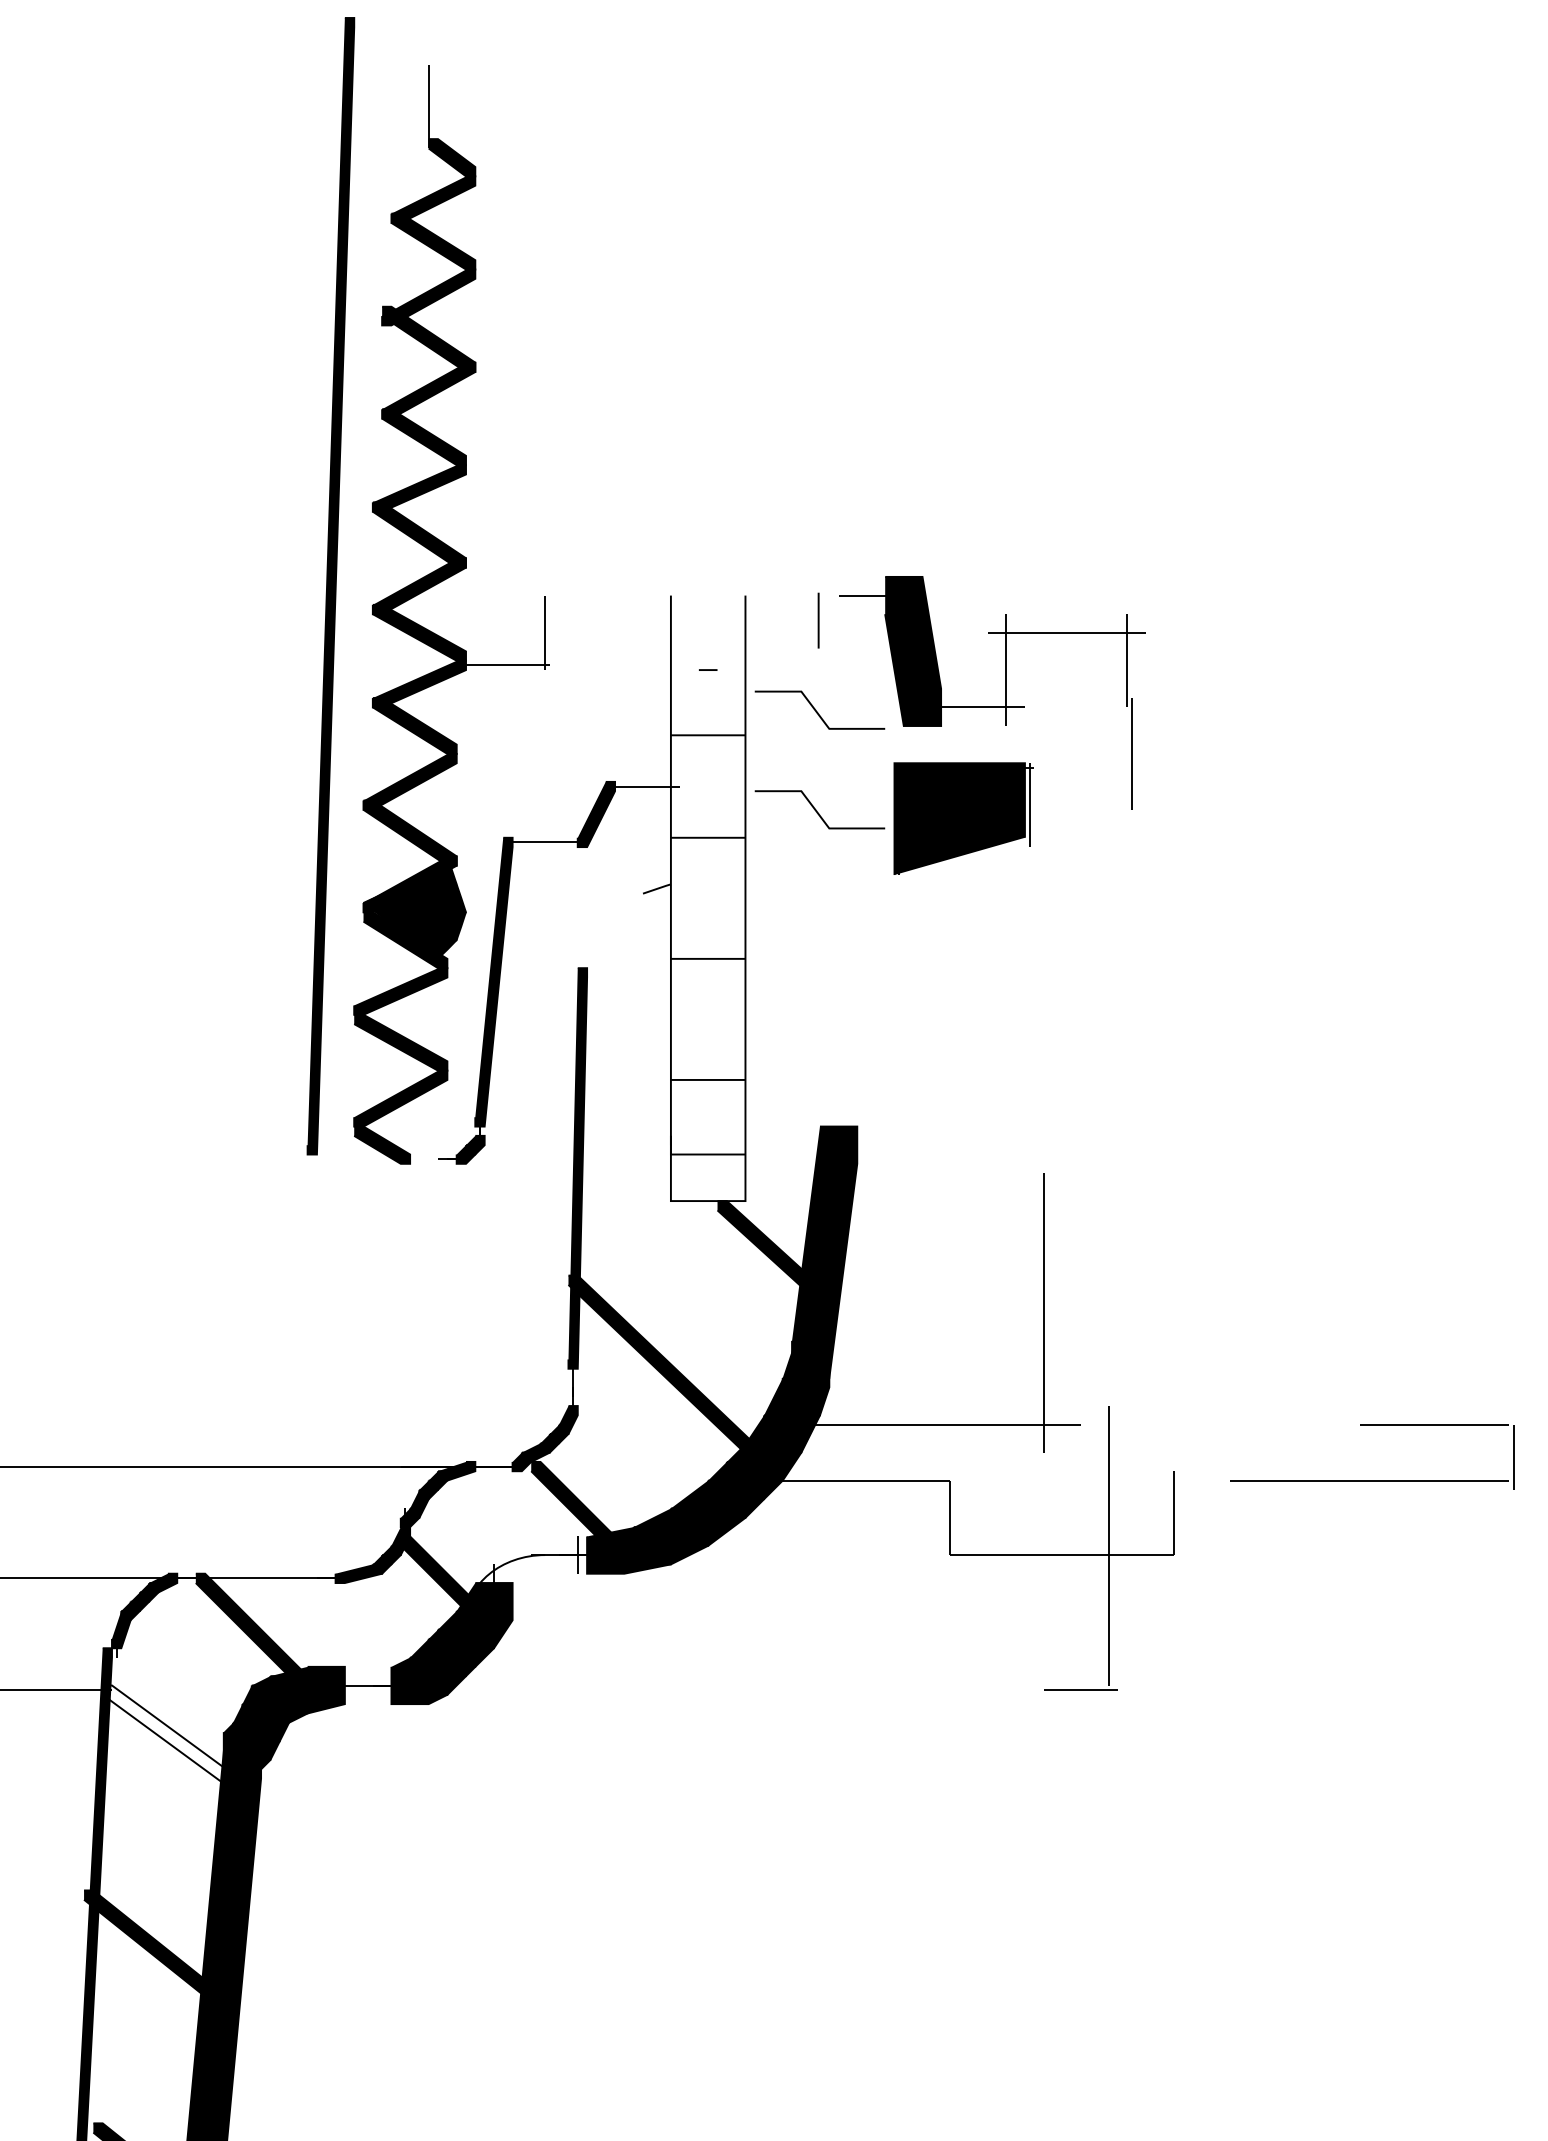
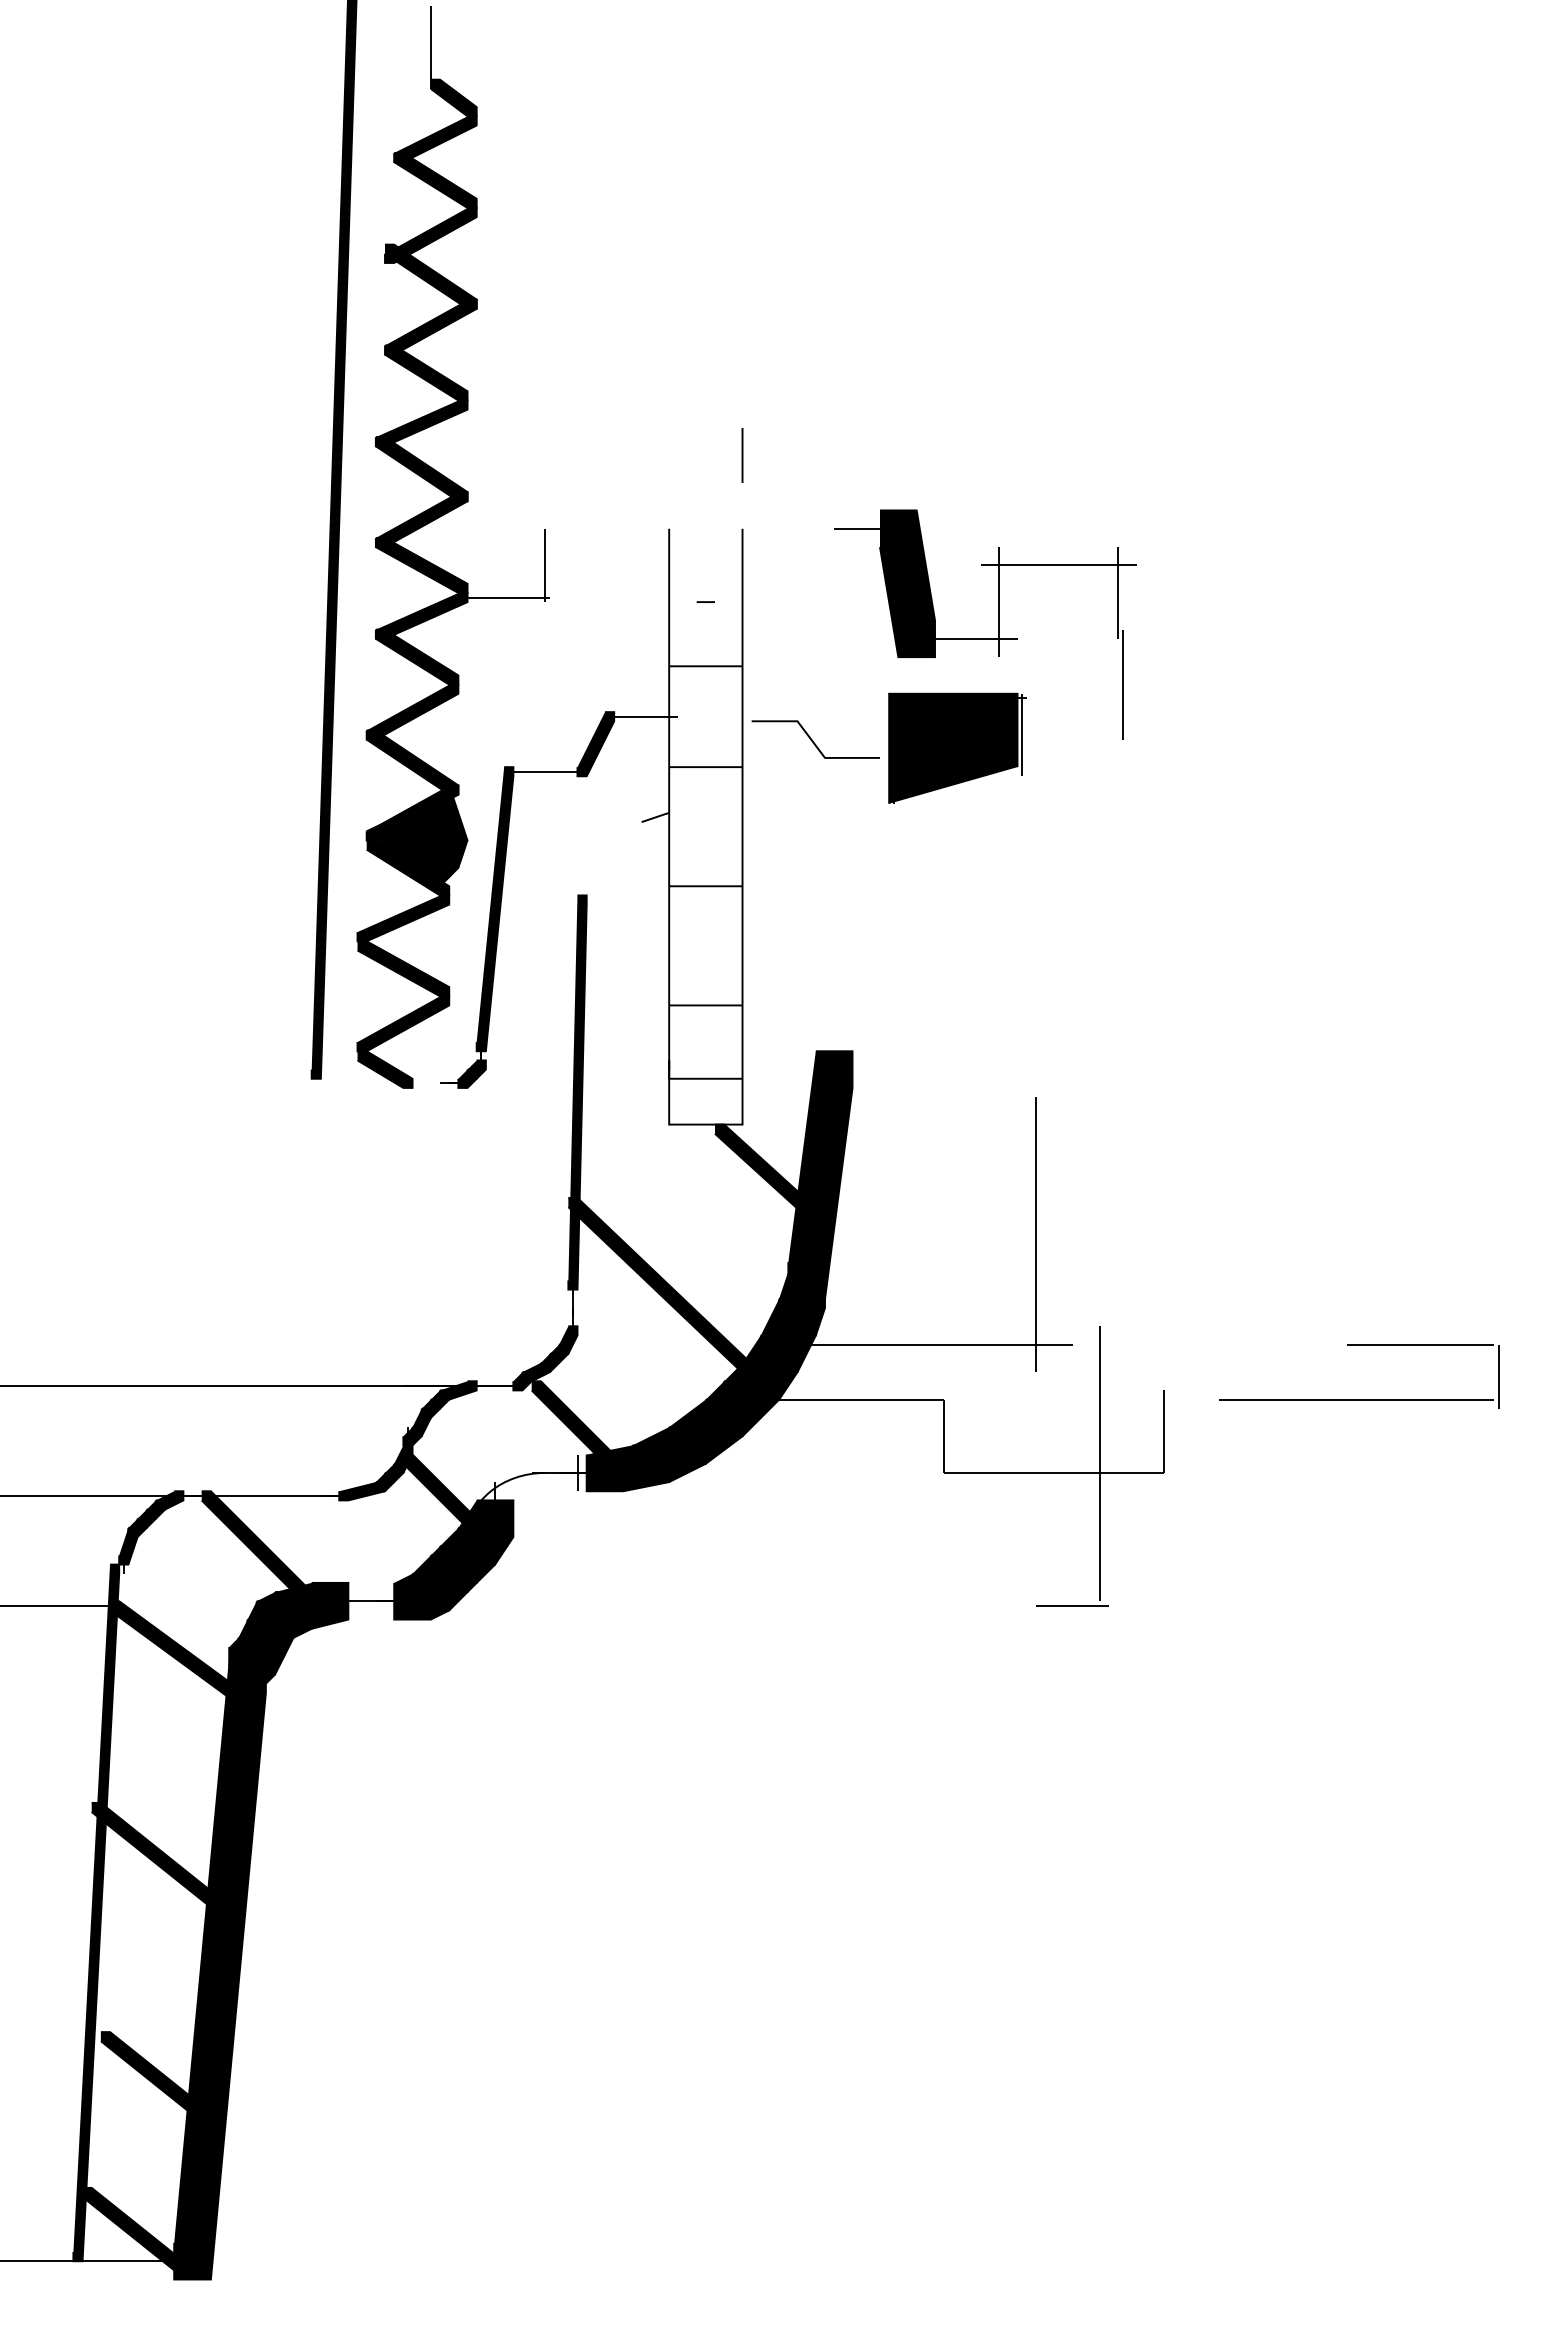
line: (818, 620) -> (742, 455), moved
part: (819, 710) -> (815, 641), removed
fill: (177, 1741) -> (183, 1656), added

